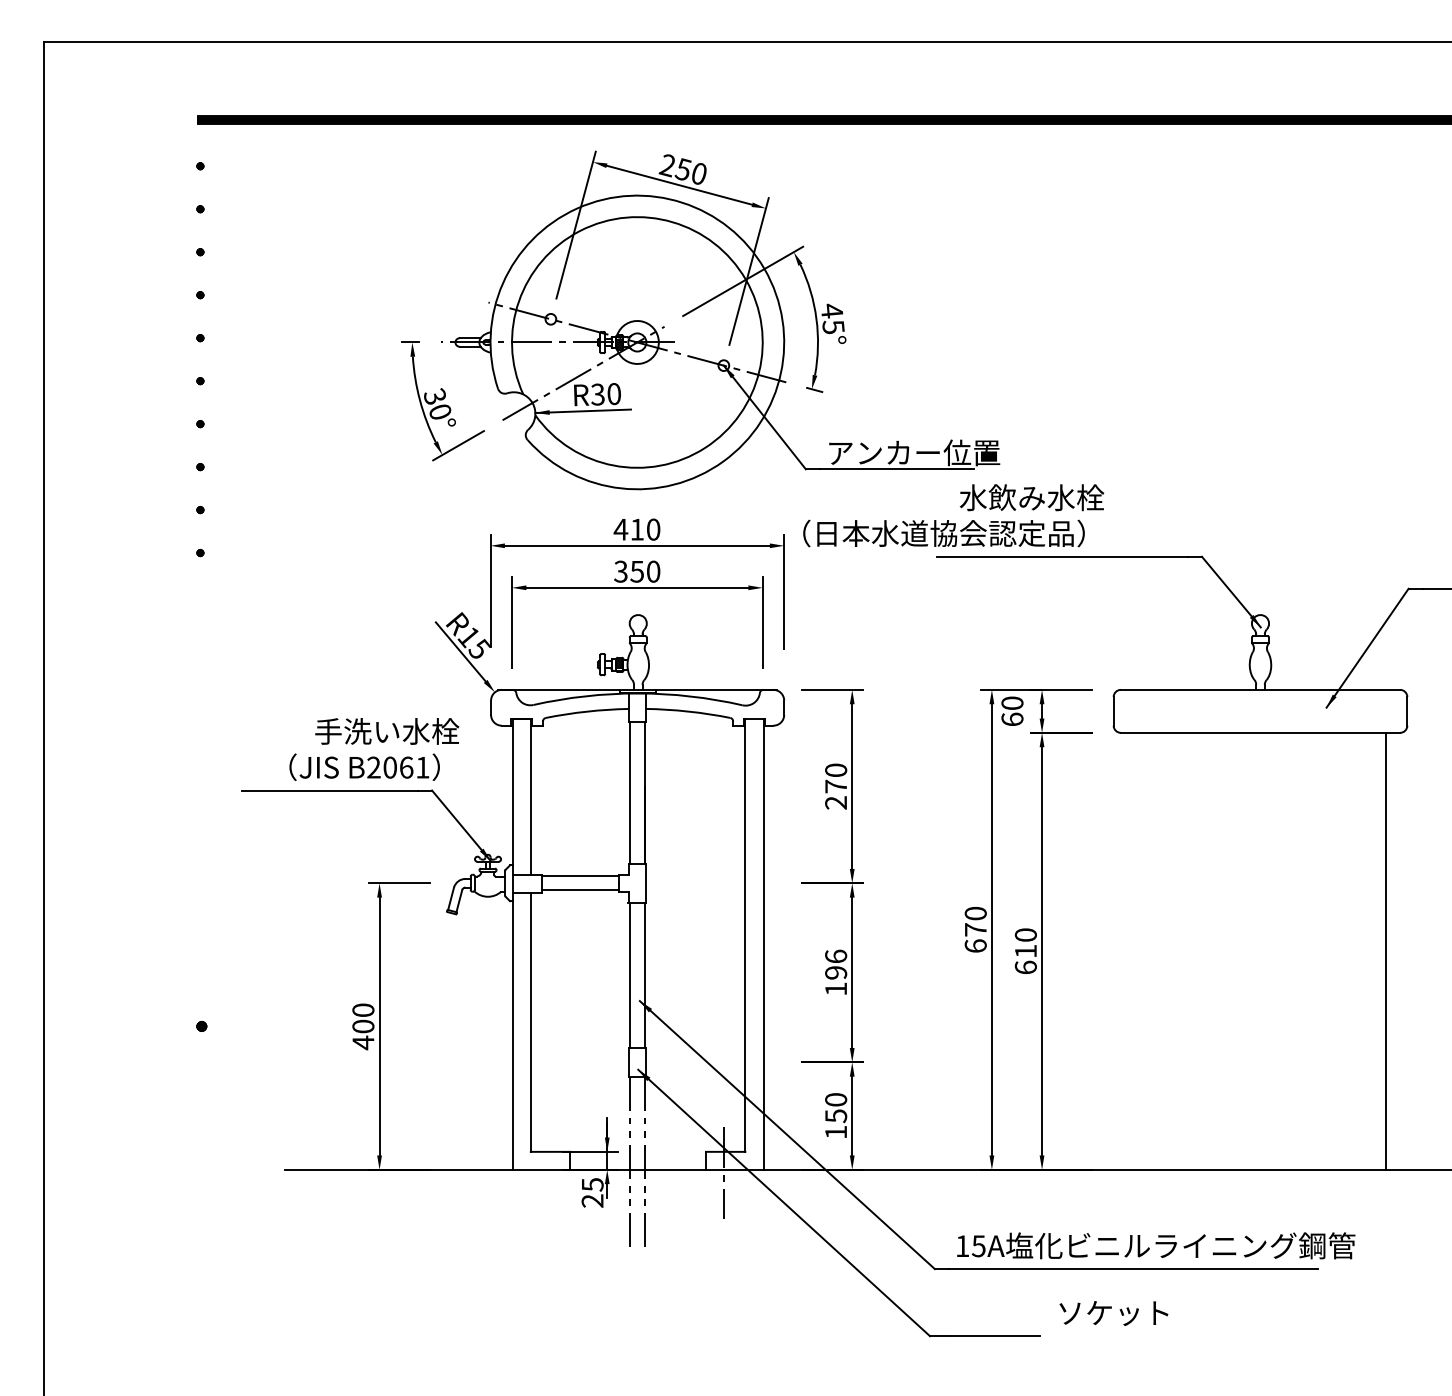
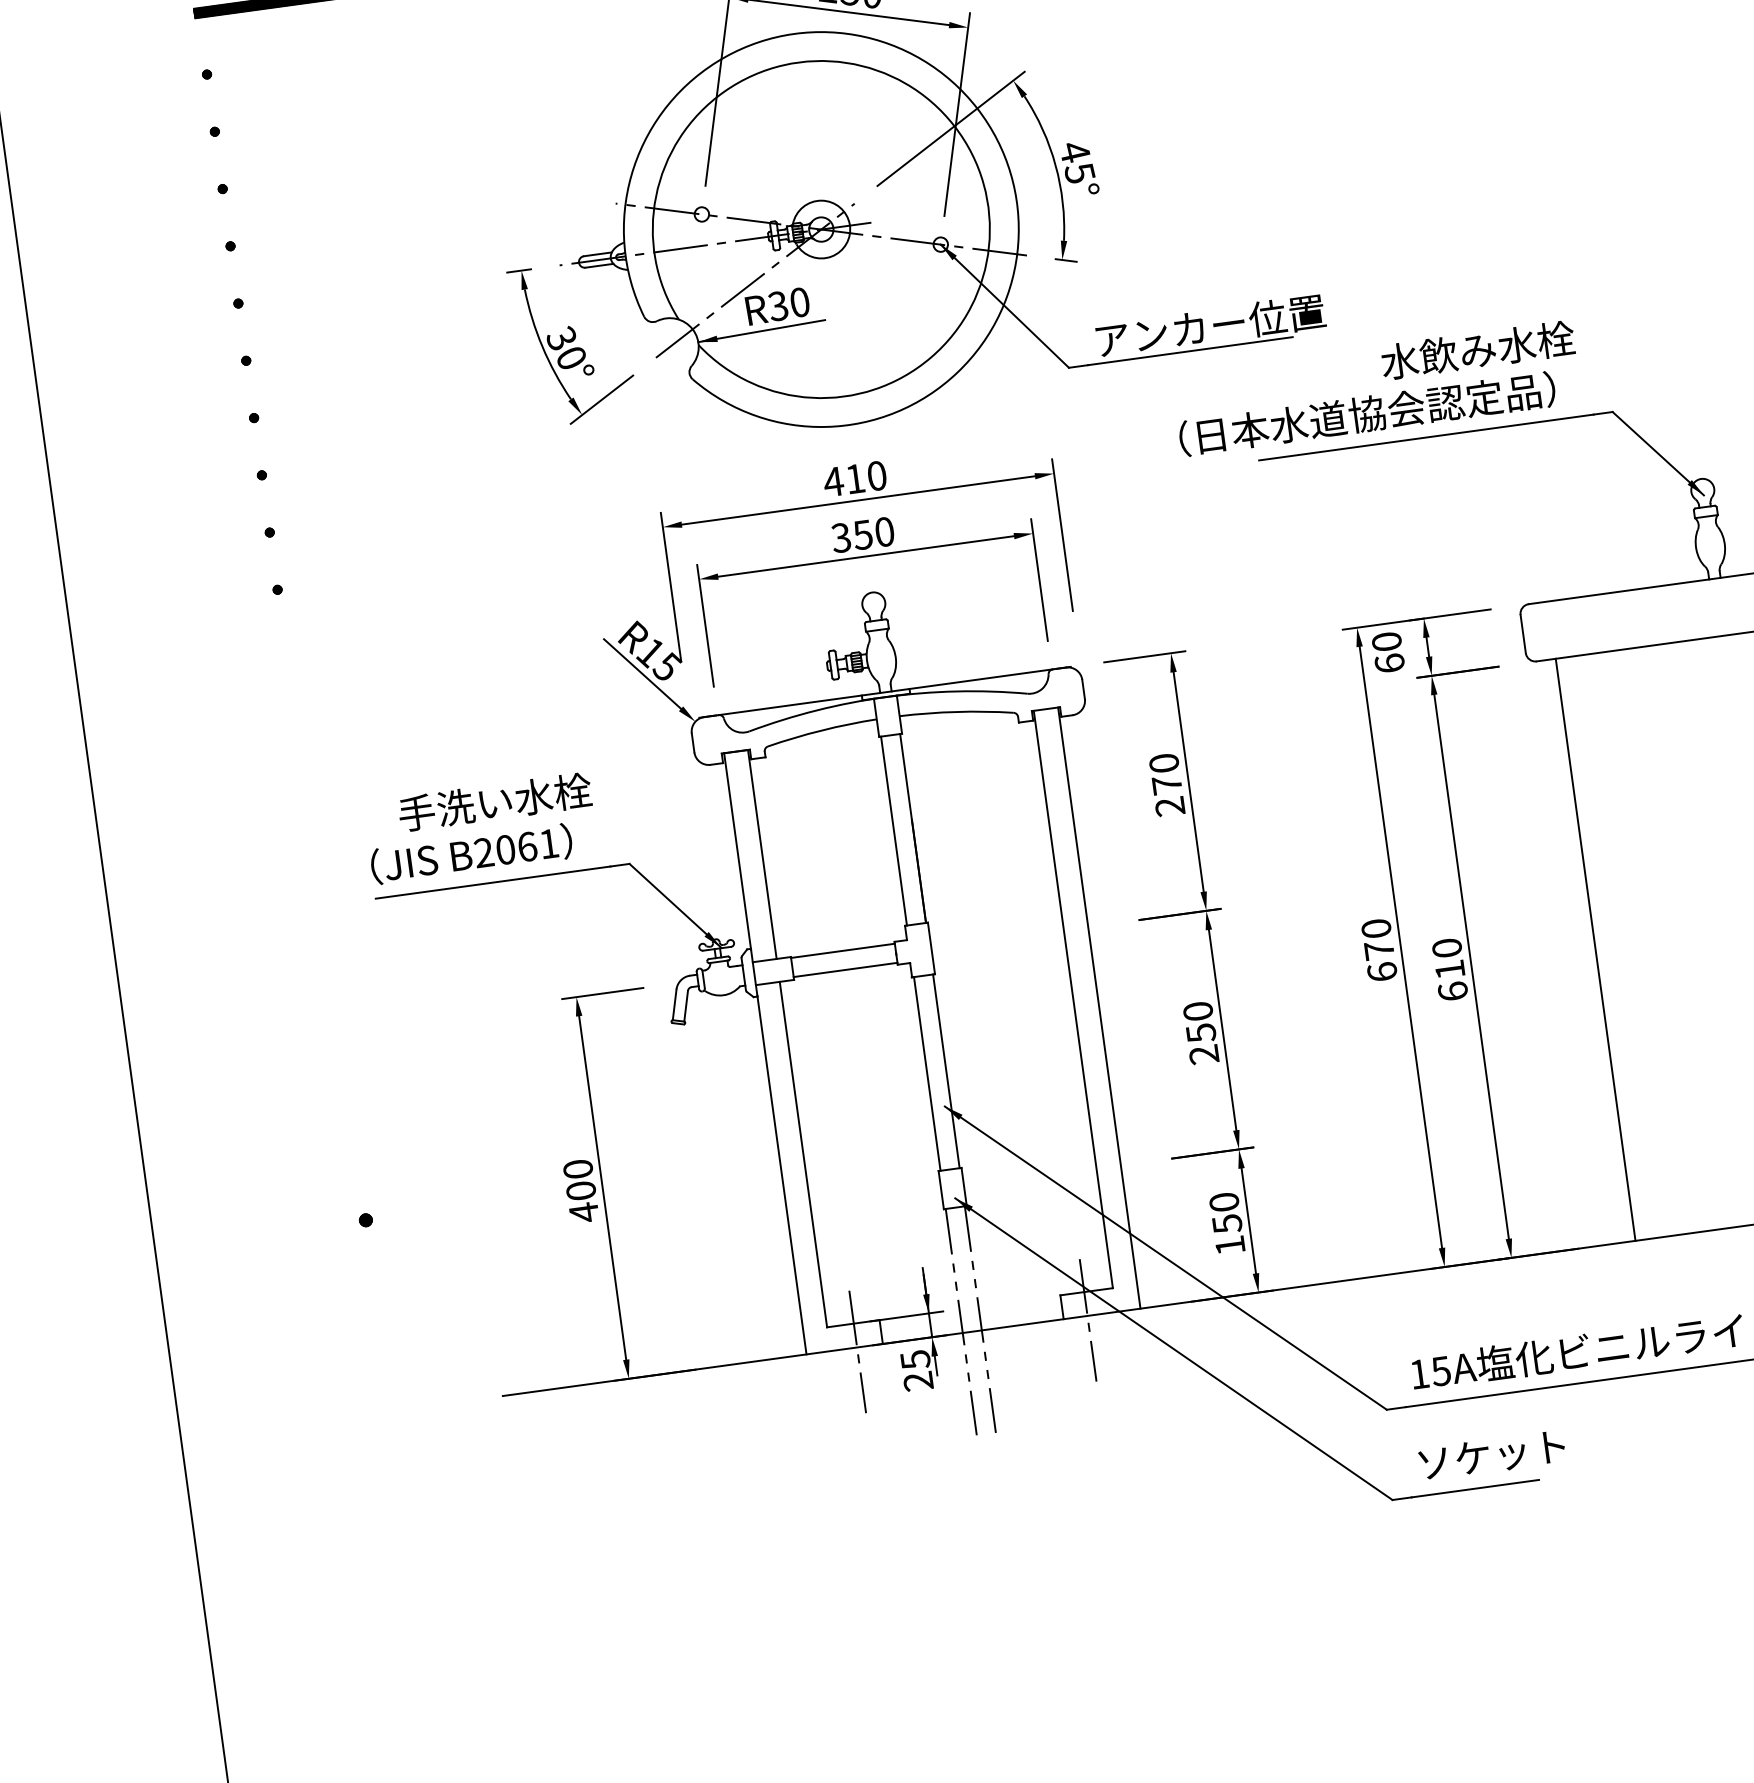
text: (953, 515) -> (1376, 388), moved
text: (374, 749) -> (481, 828), moved
line: (1135, 950) -> (1595, 948), added
text: (836, 972) -> (1201, 1032), 196 -> 250
line: (550, 1173) -> (857, 1352), added
text: (1113, 1313) -> (1491, 1455), moved

